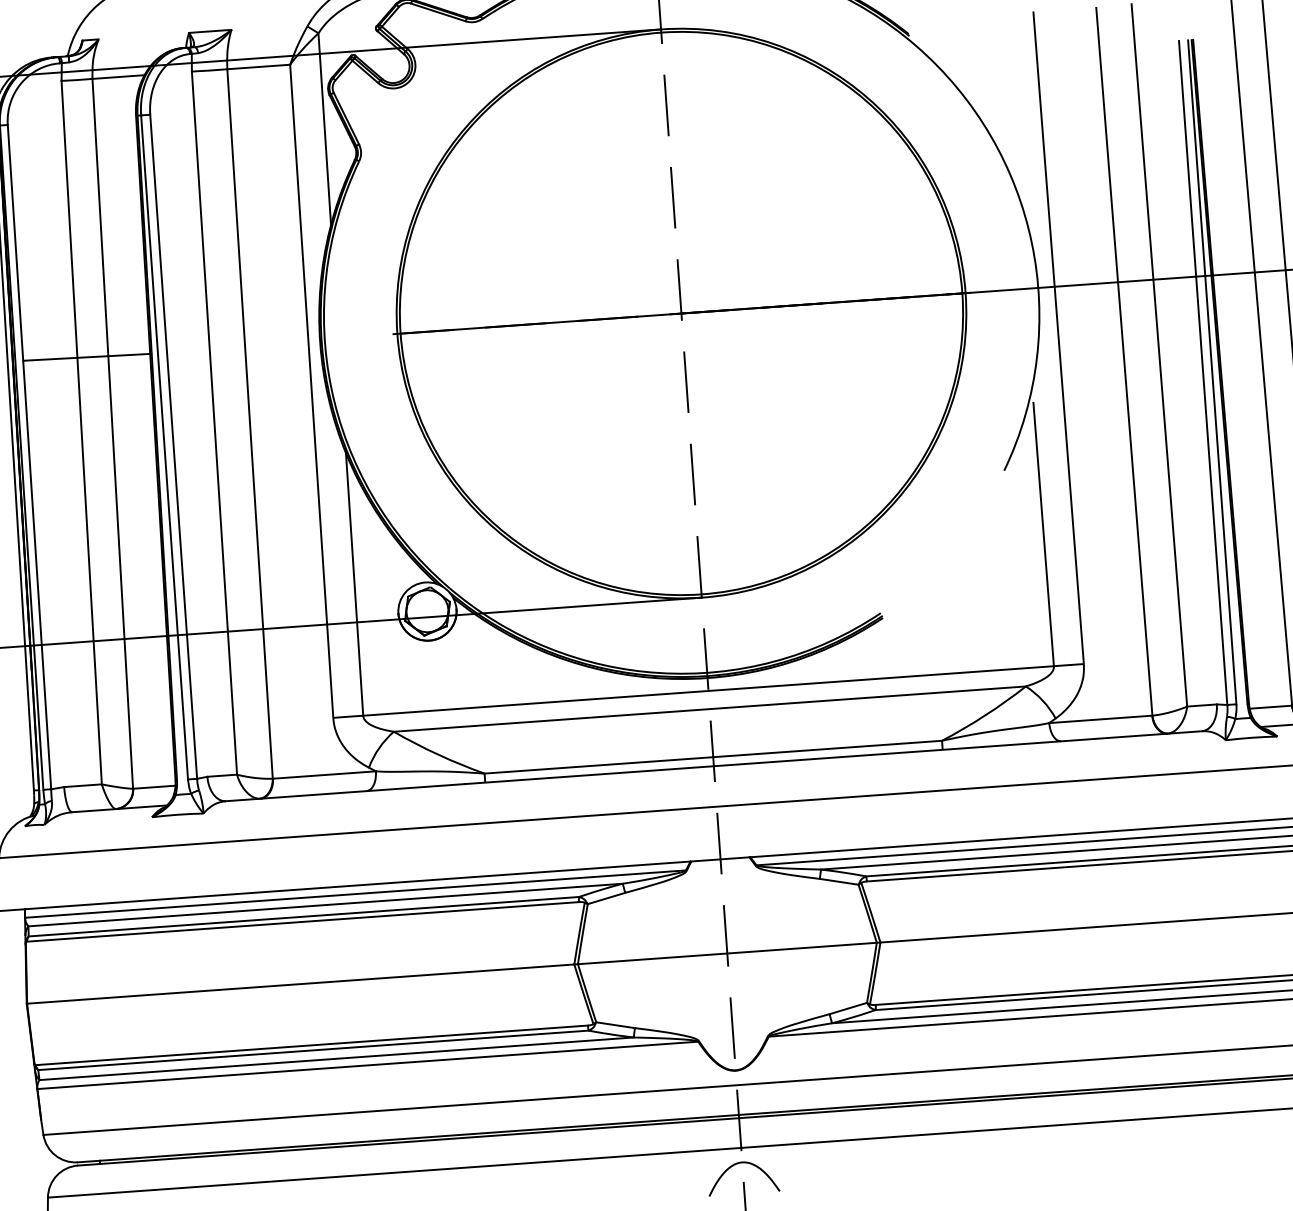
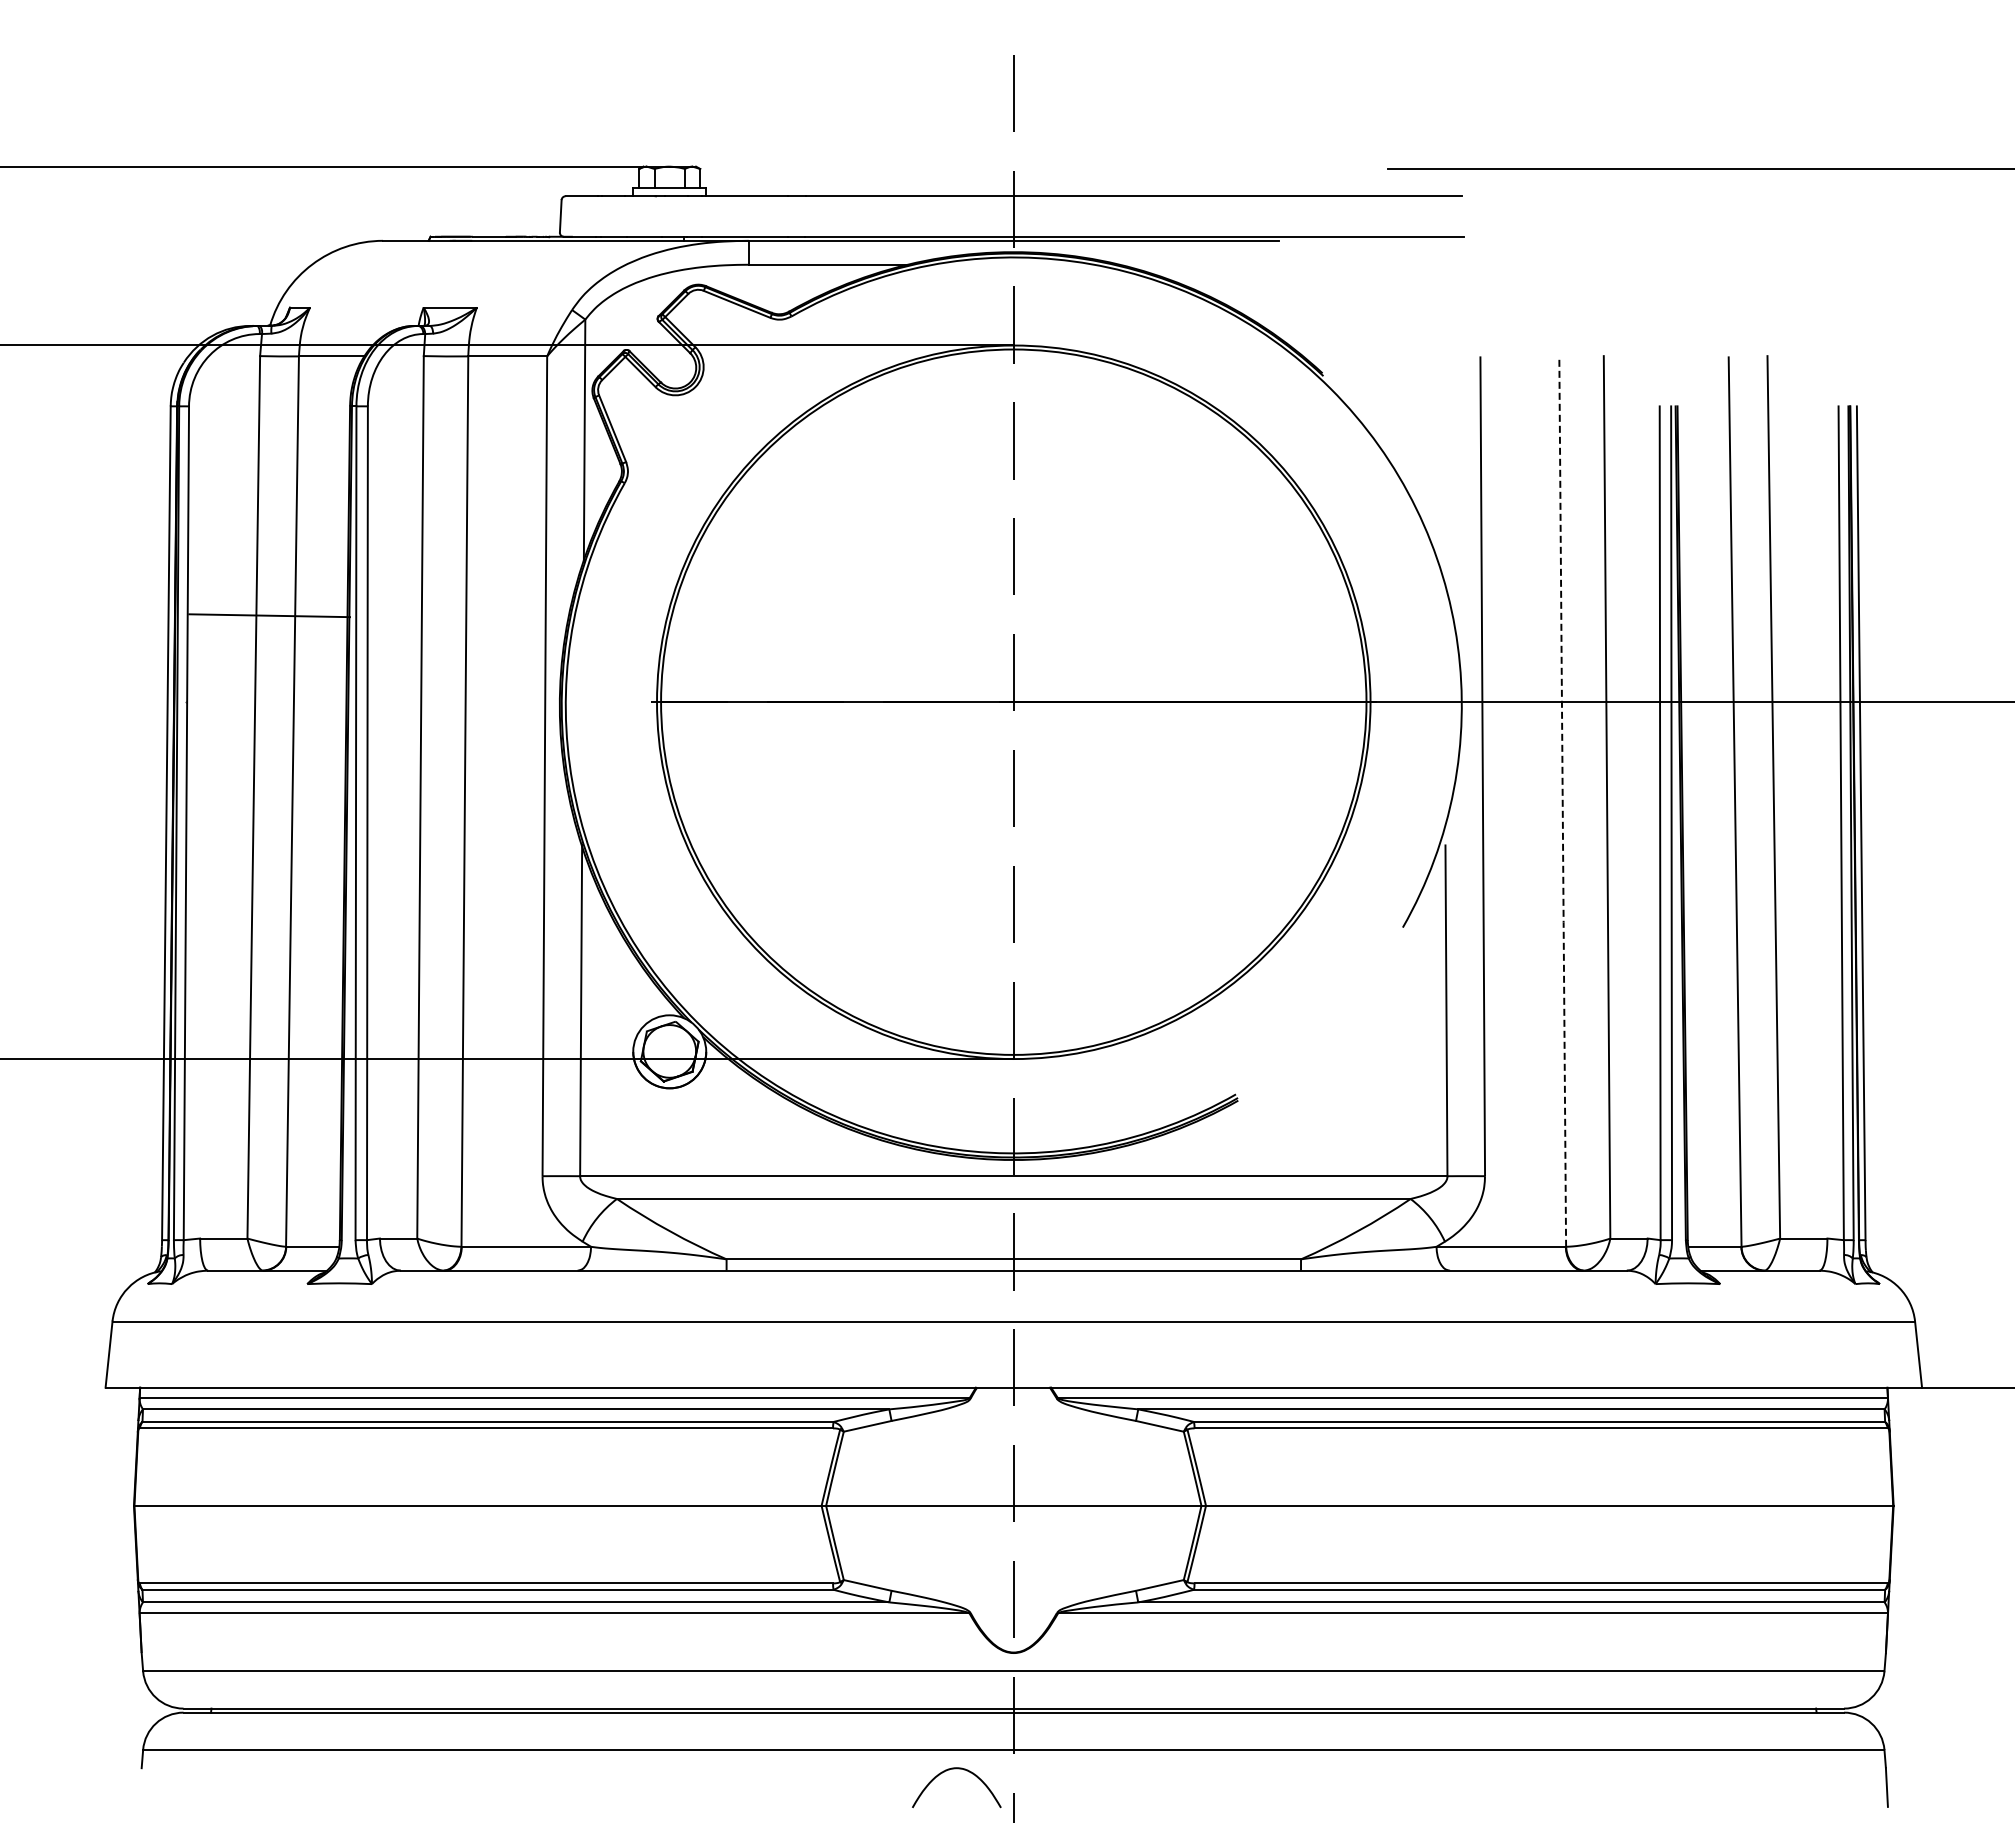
line: (87, 357) -> (269, 615), moved
line: (1124, 362) -> (1562, 802), solid -> dashed
curve: (742, 1163) -> (956, 1769), moved

